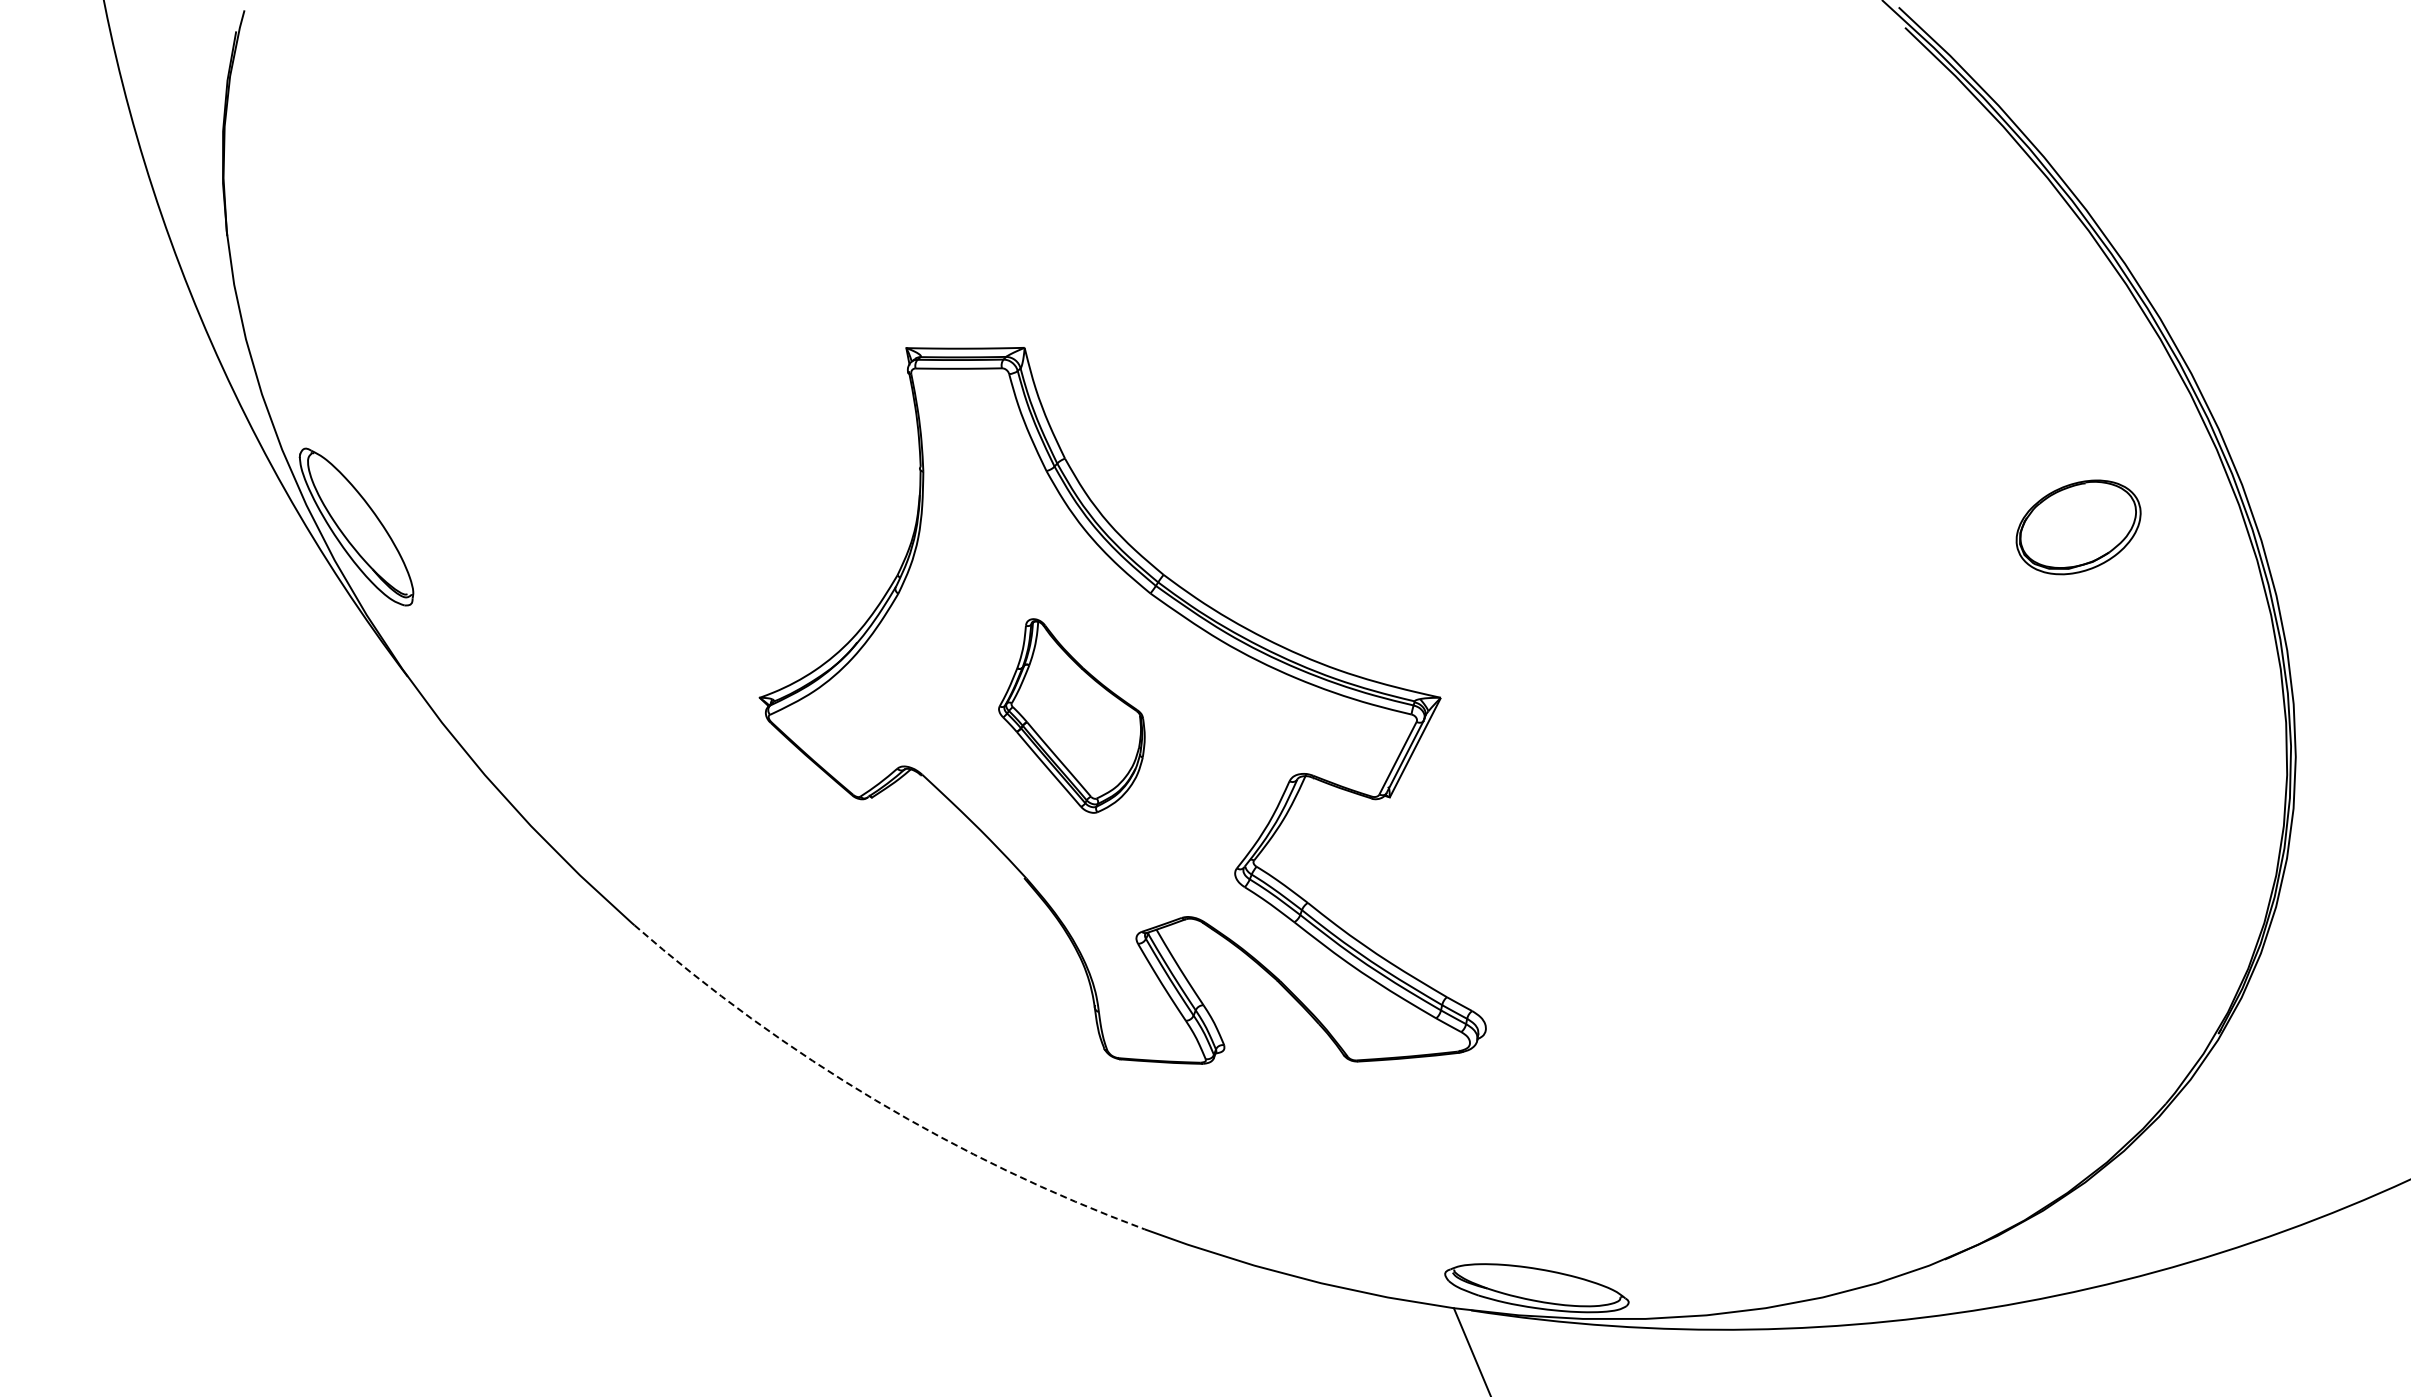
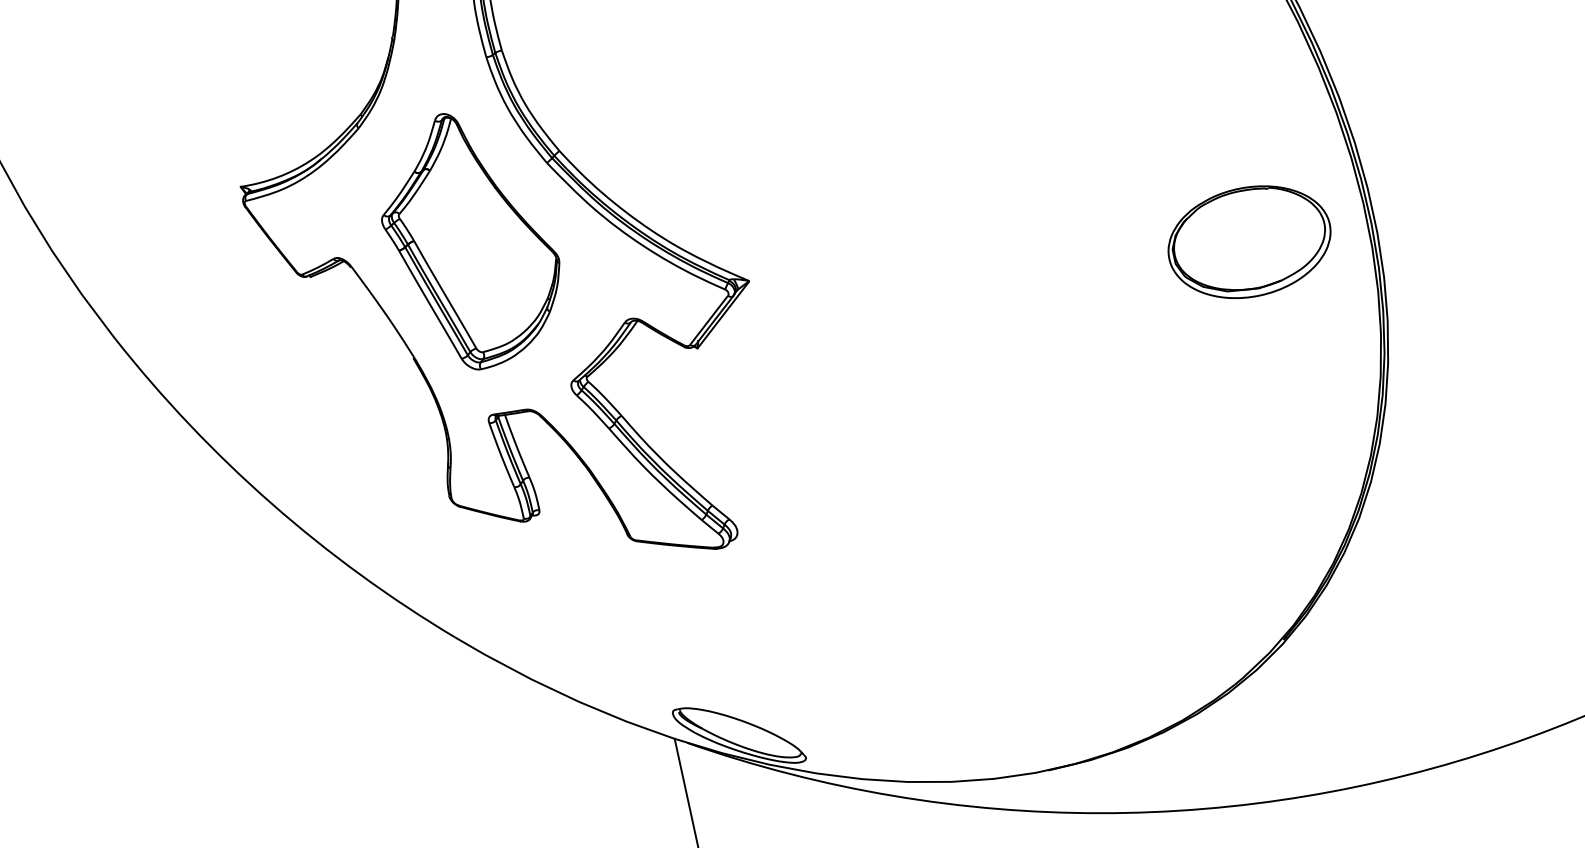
part: (2078, 527) -> (1249, 242), size x1.67
part: (1071, 715) -> (471, 243), size x1.67
arc: (875, 1100) -> (271, 503), dashed -> solid

